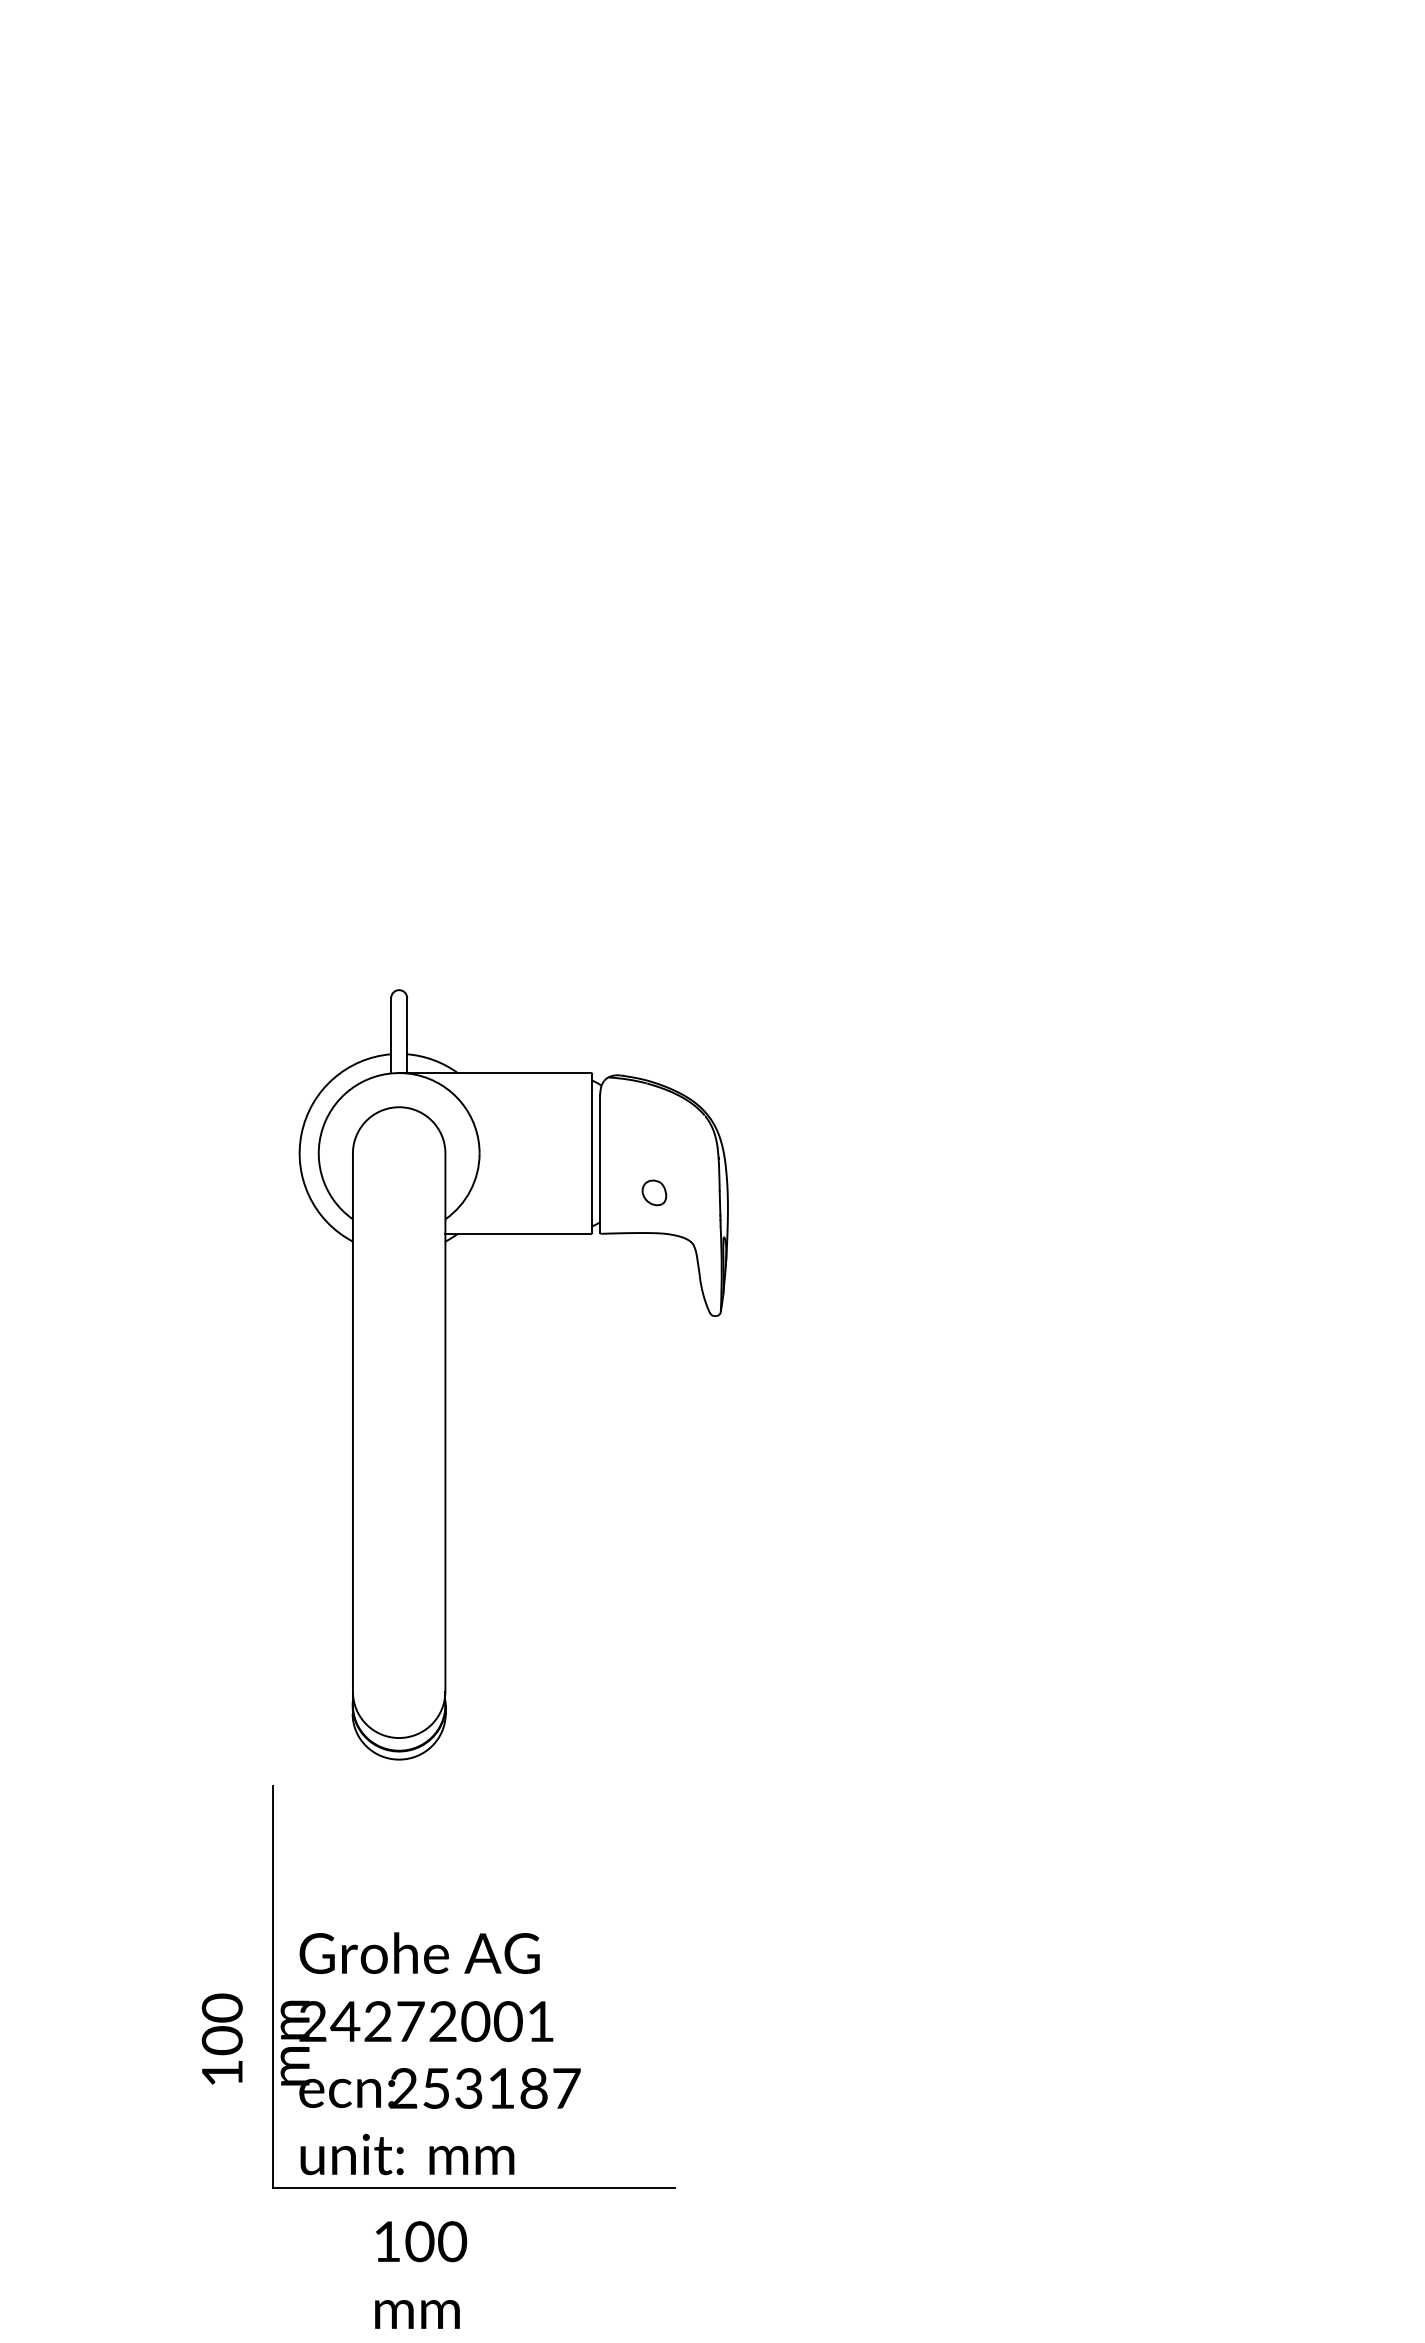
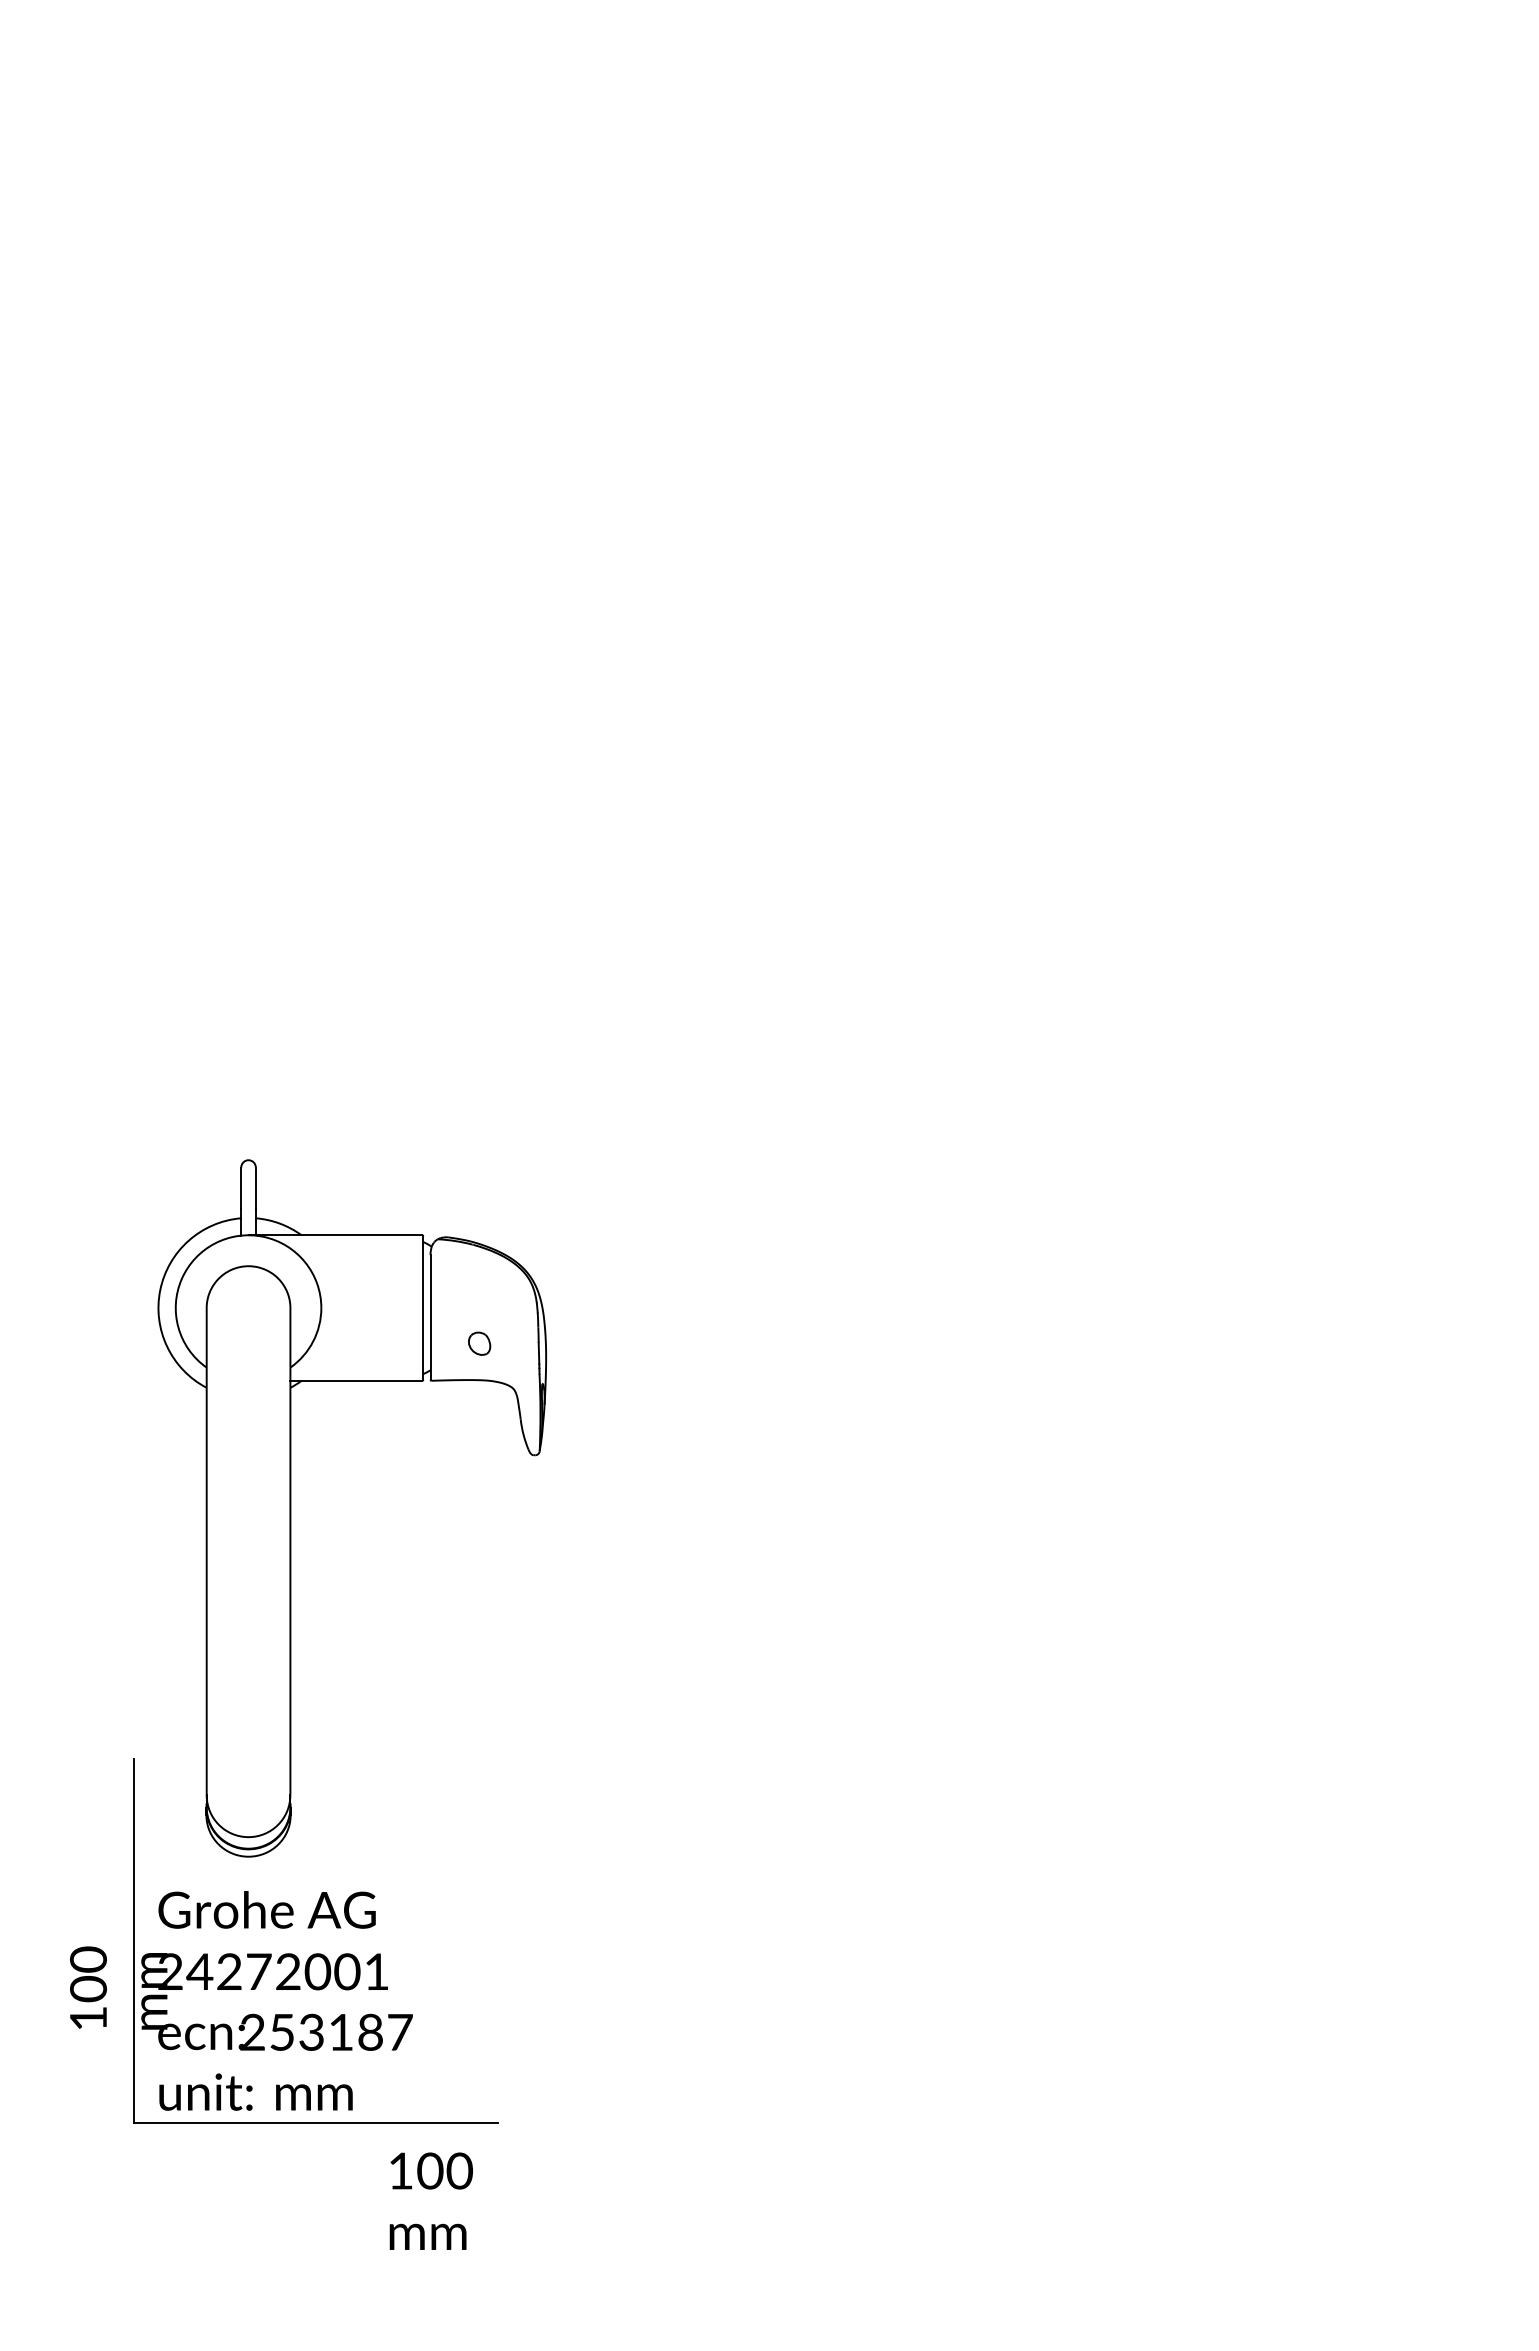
part: (446, 1374) -> (291, 1508), moved
text: (420, 2274) -> (430, 2200), moved

